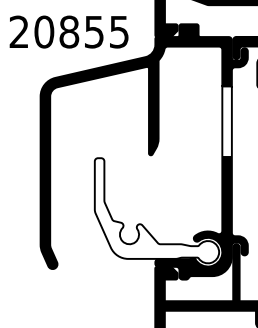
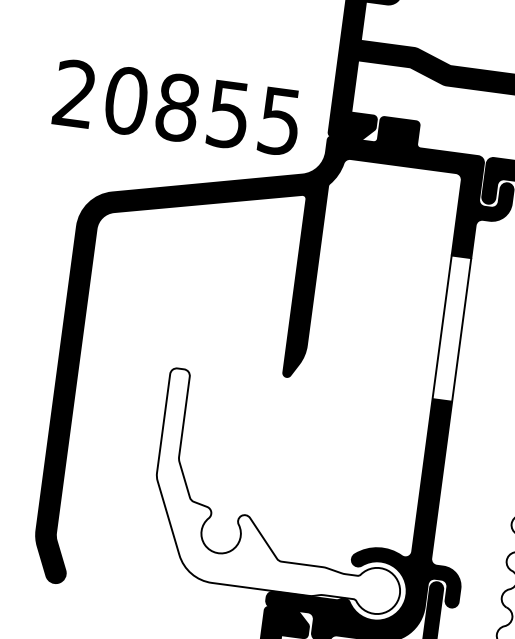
text: (68, 31) -> (176, 106), moved

